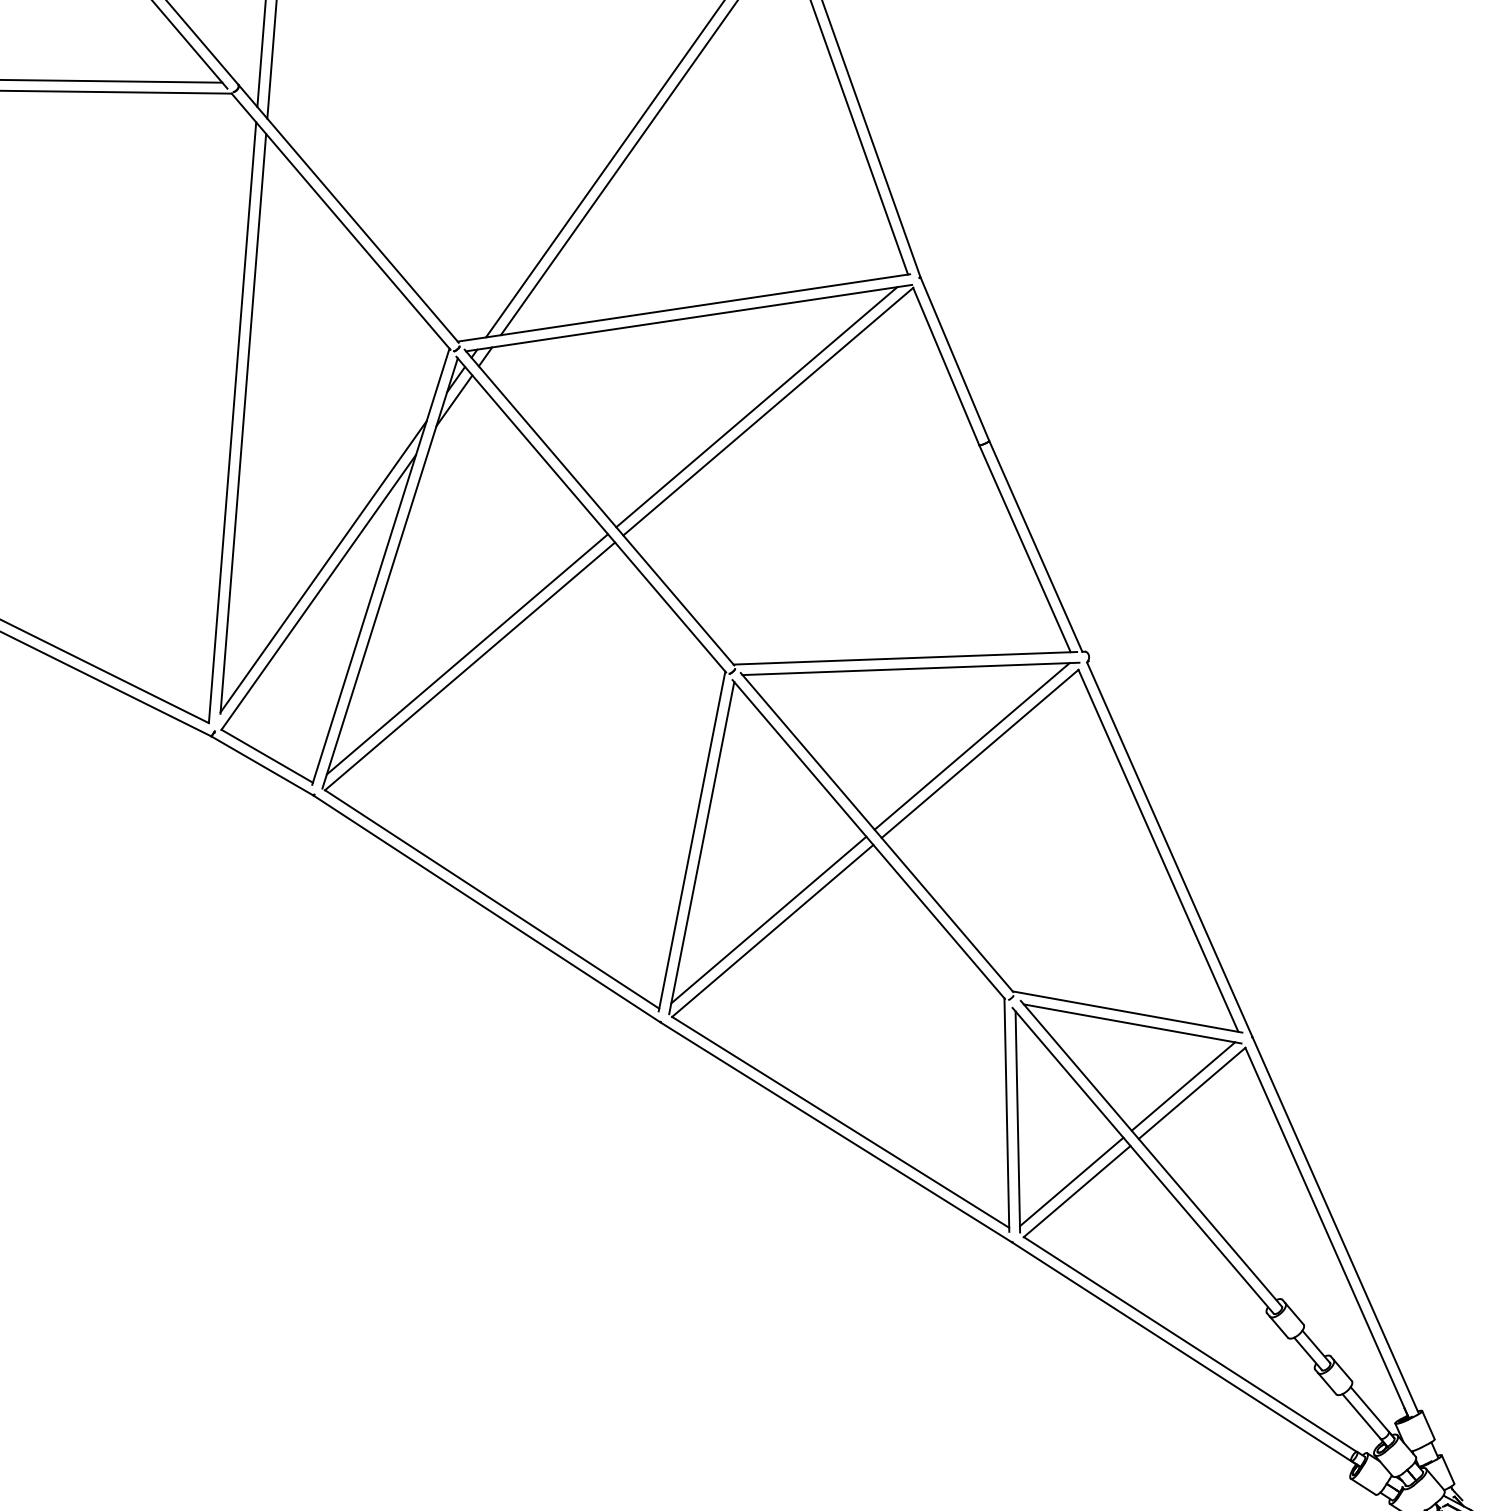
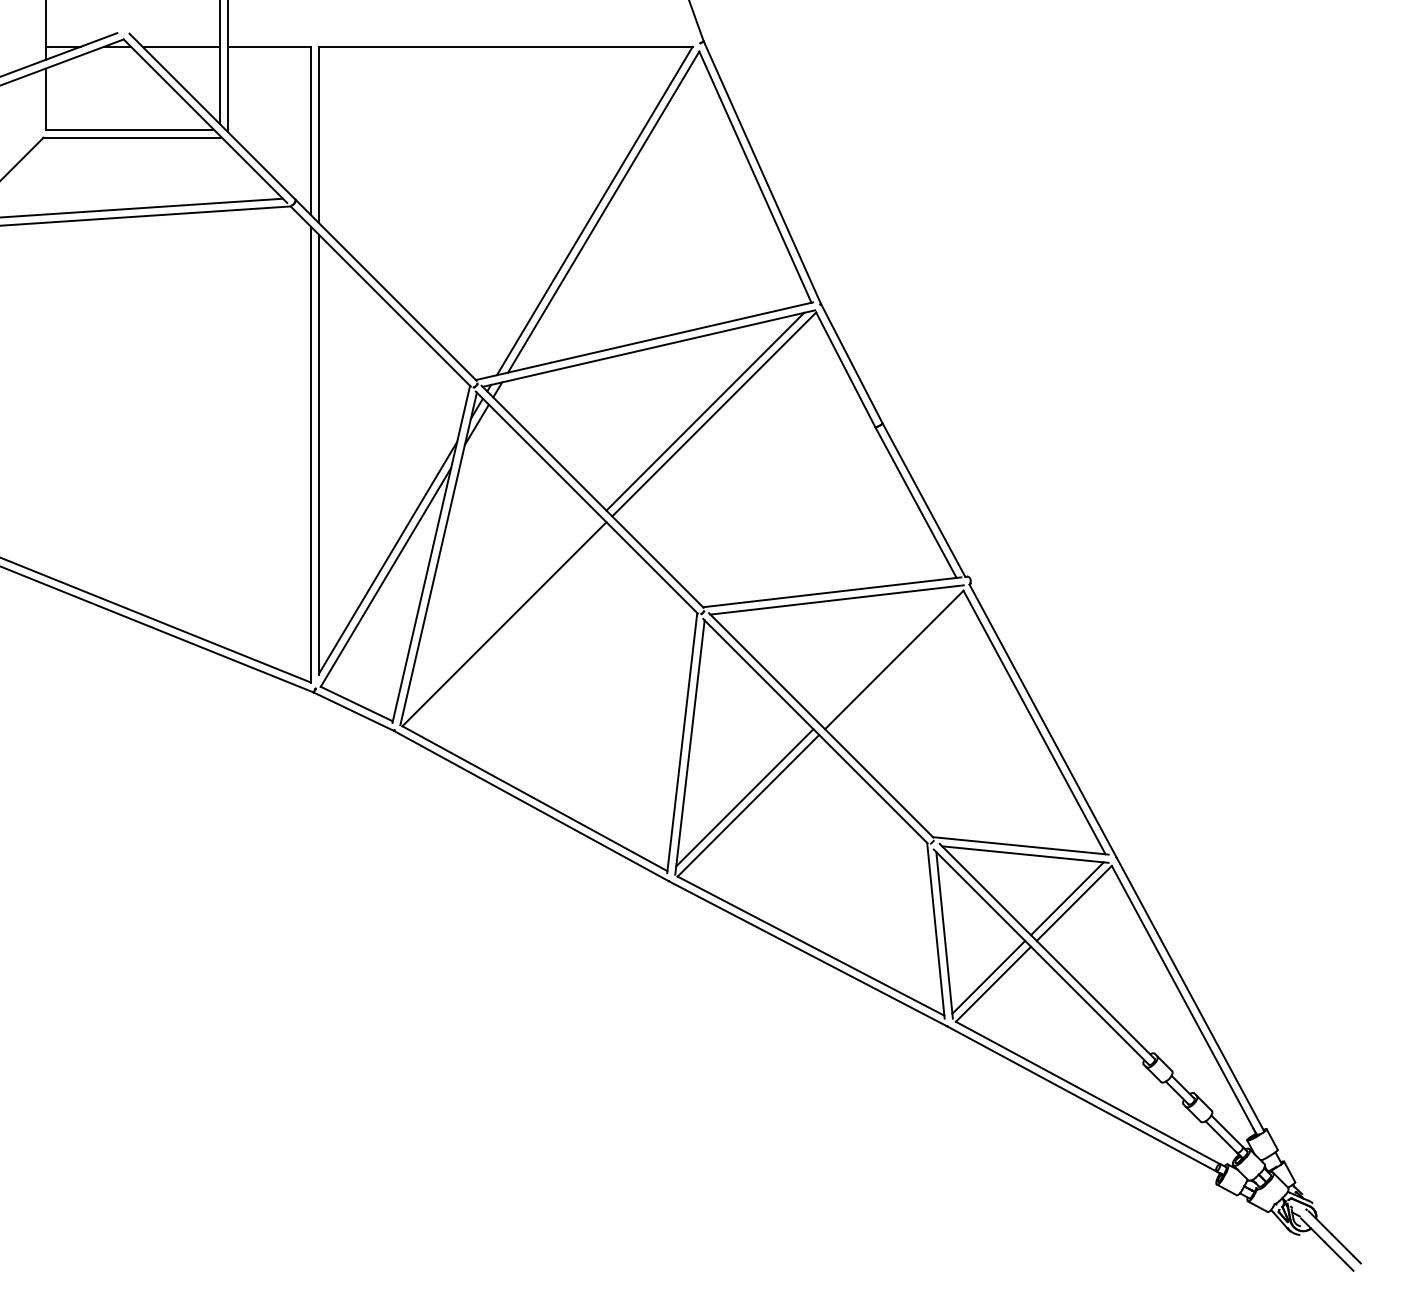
line: (467, 654) -> (501, 615), removed
line: (971, 745) -> (887, 654), removed

